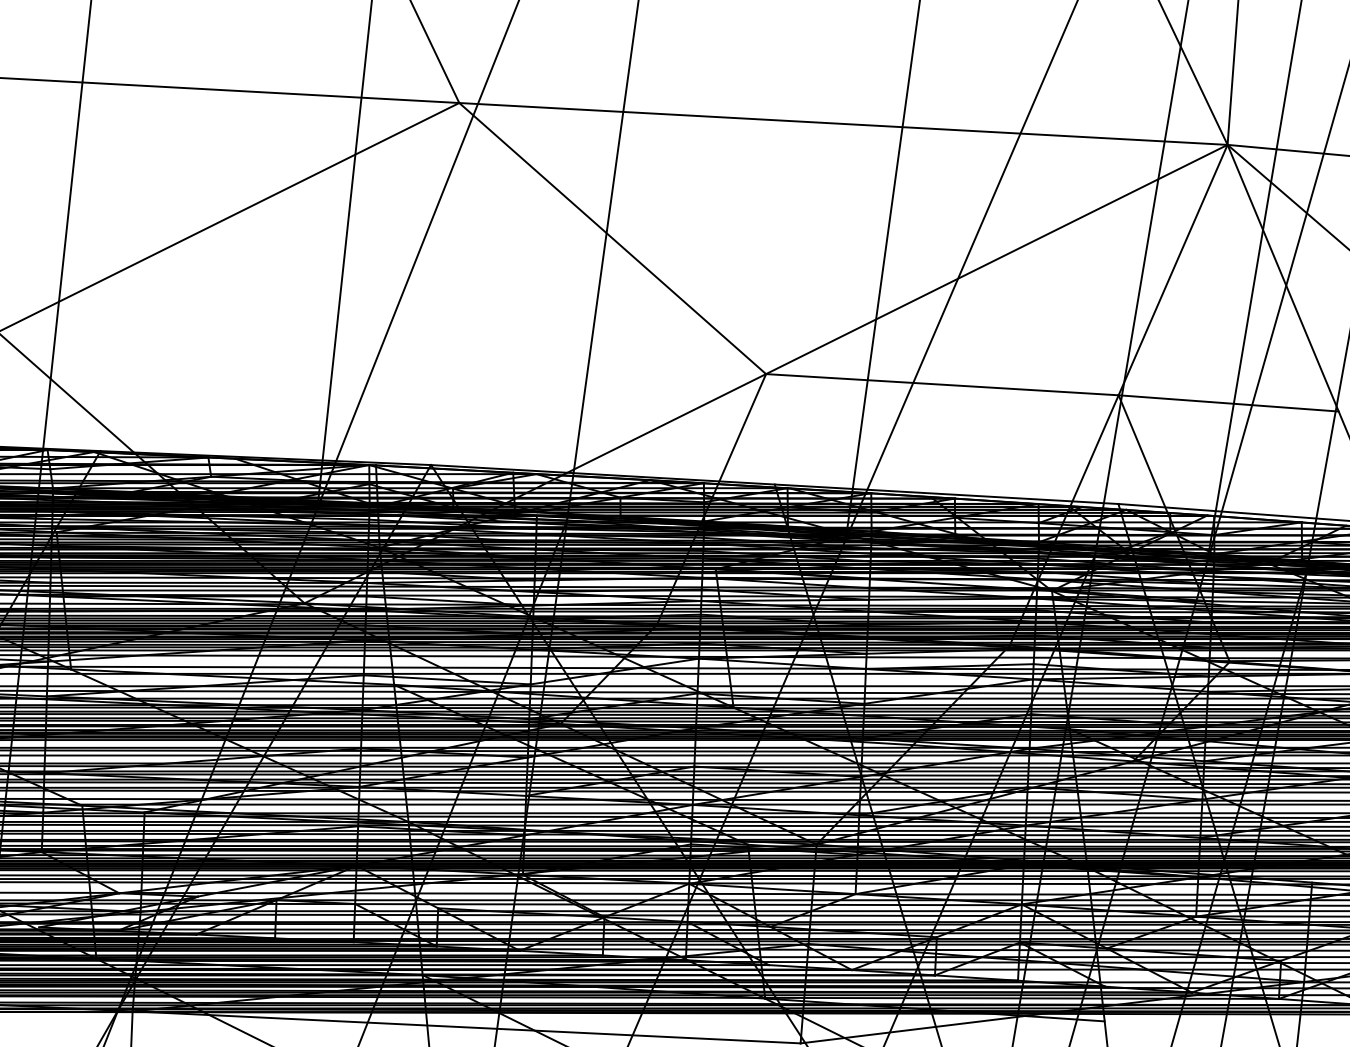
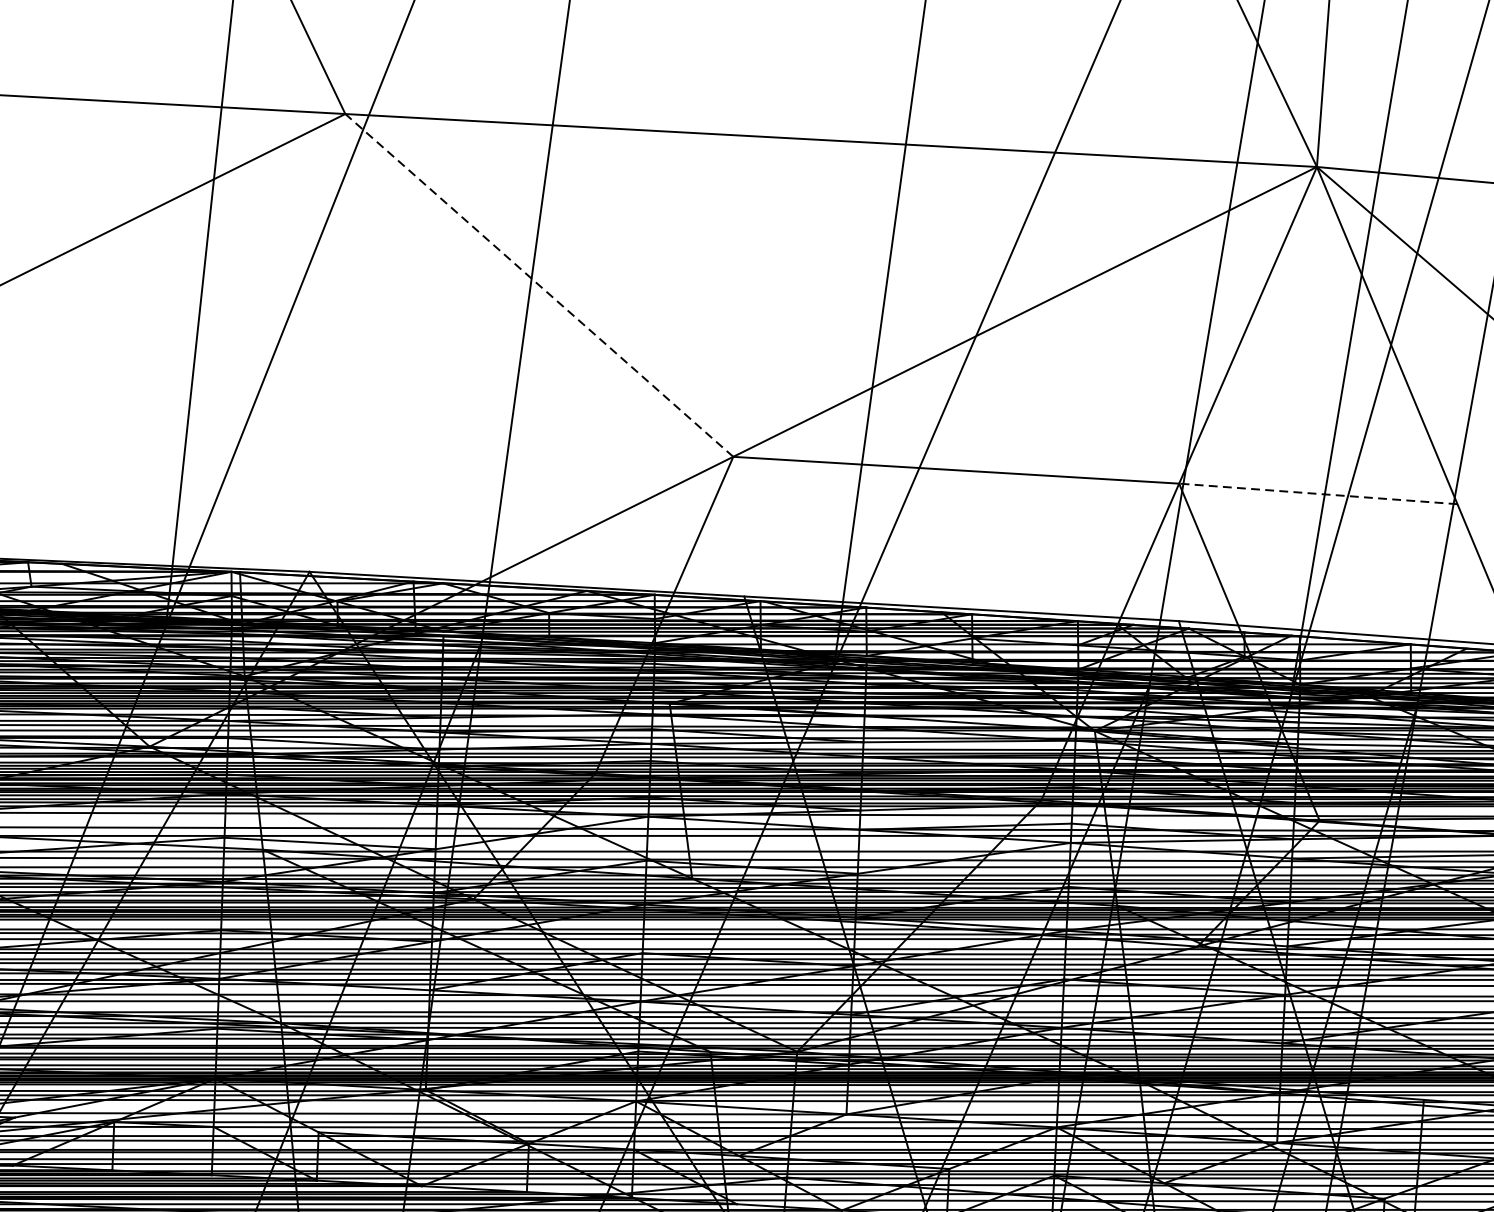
line: (612, 238) -> (539, 285), solid -> dashed
line: (1228, 403) -> (1318, 494), solid -> dashed

